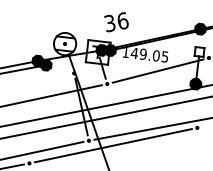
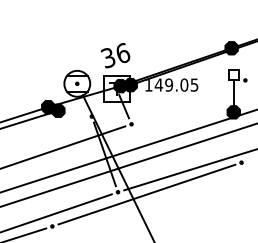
text: (116, 22) -> (115, 55), moved
line: (158, 70) -> (188, 101), removed

